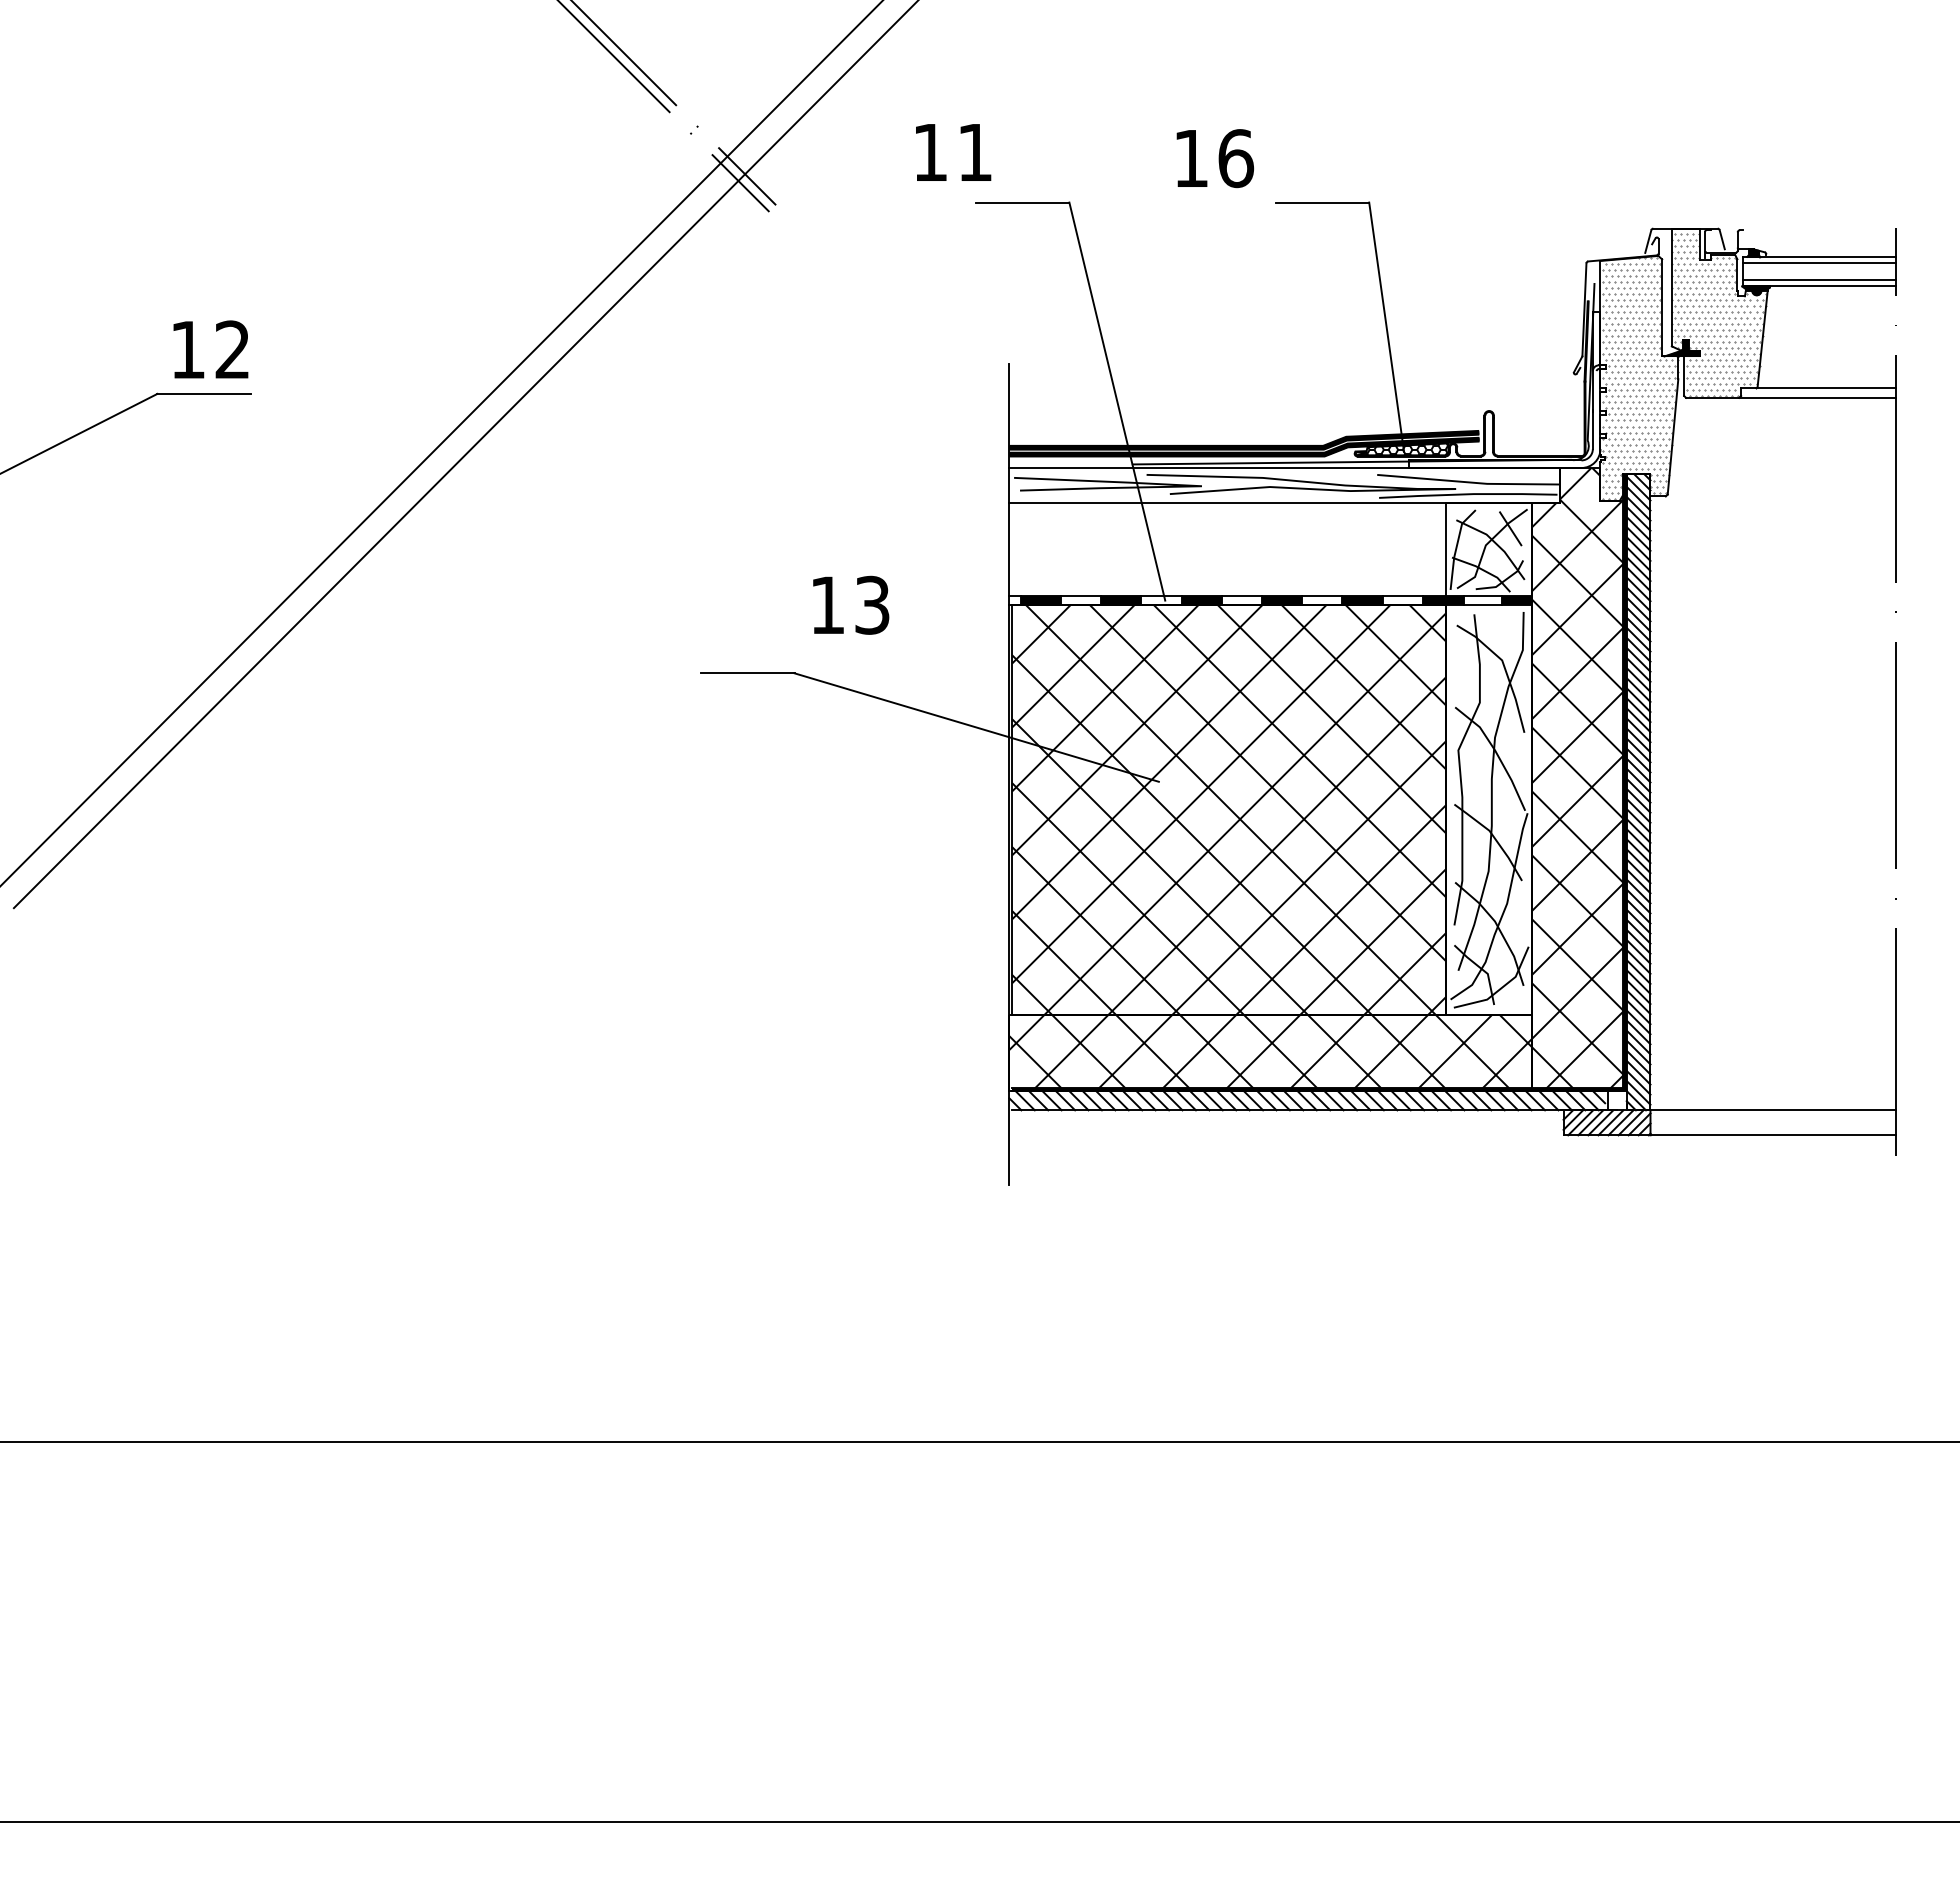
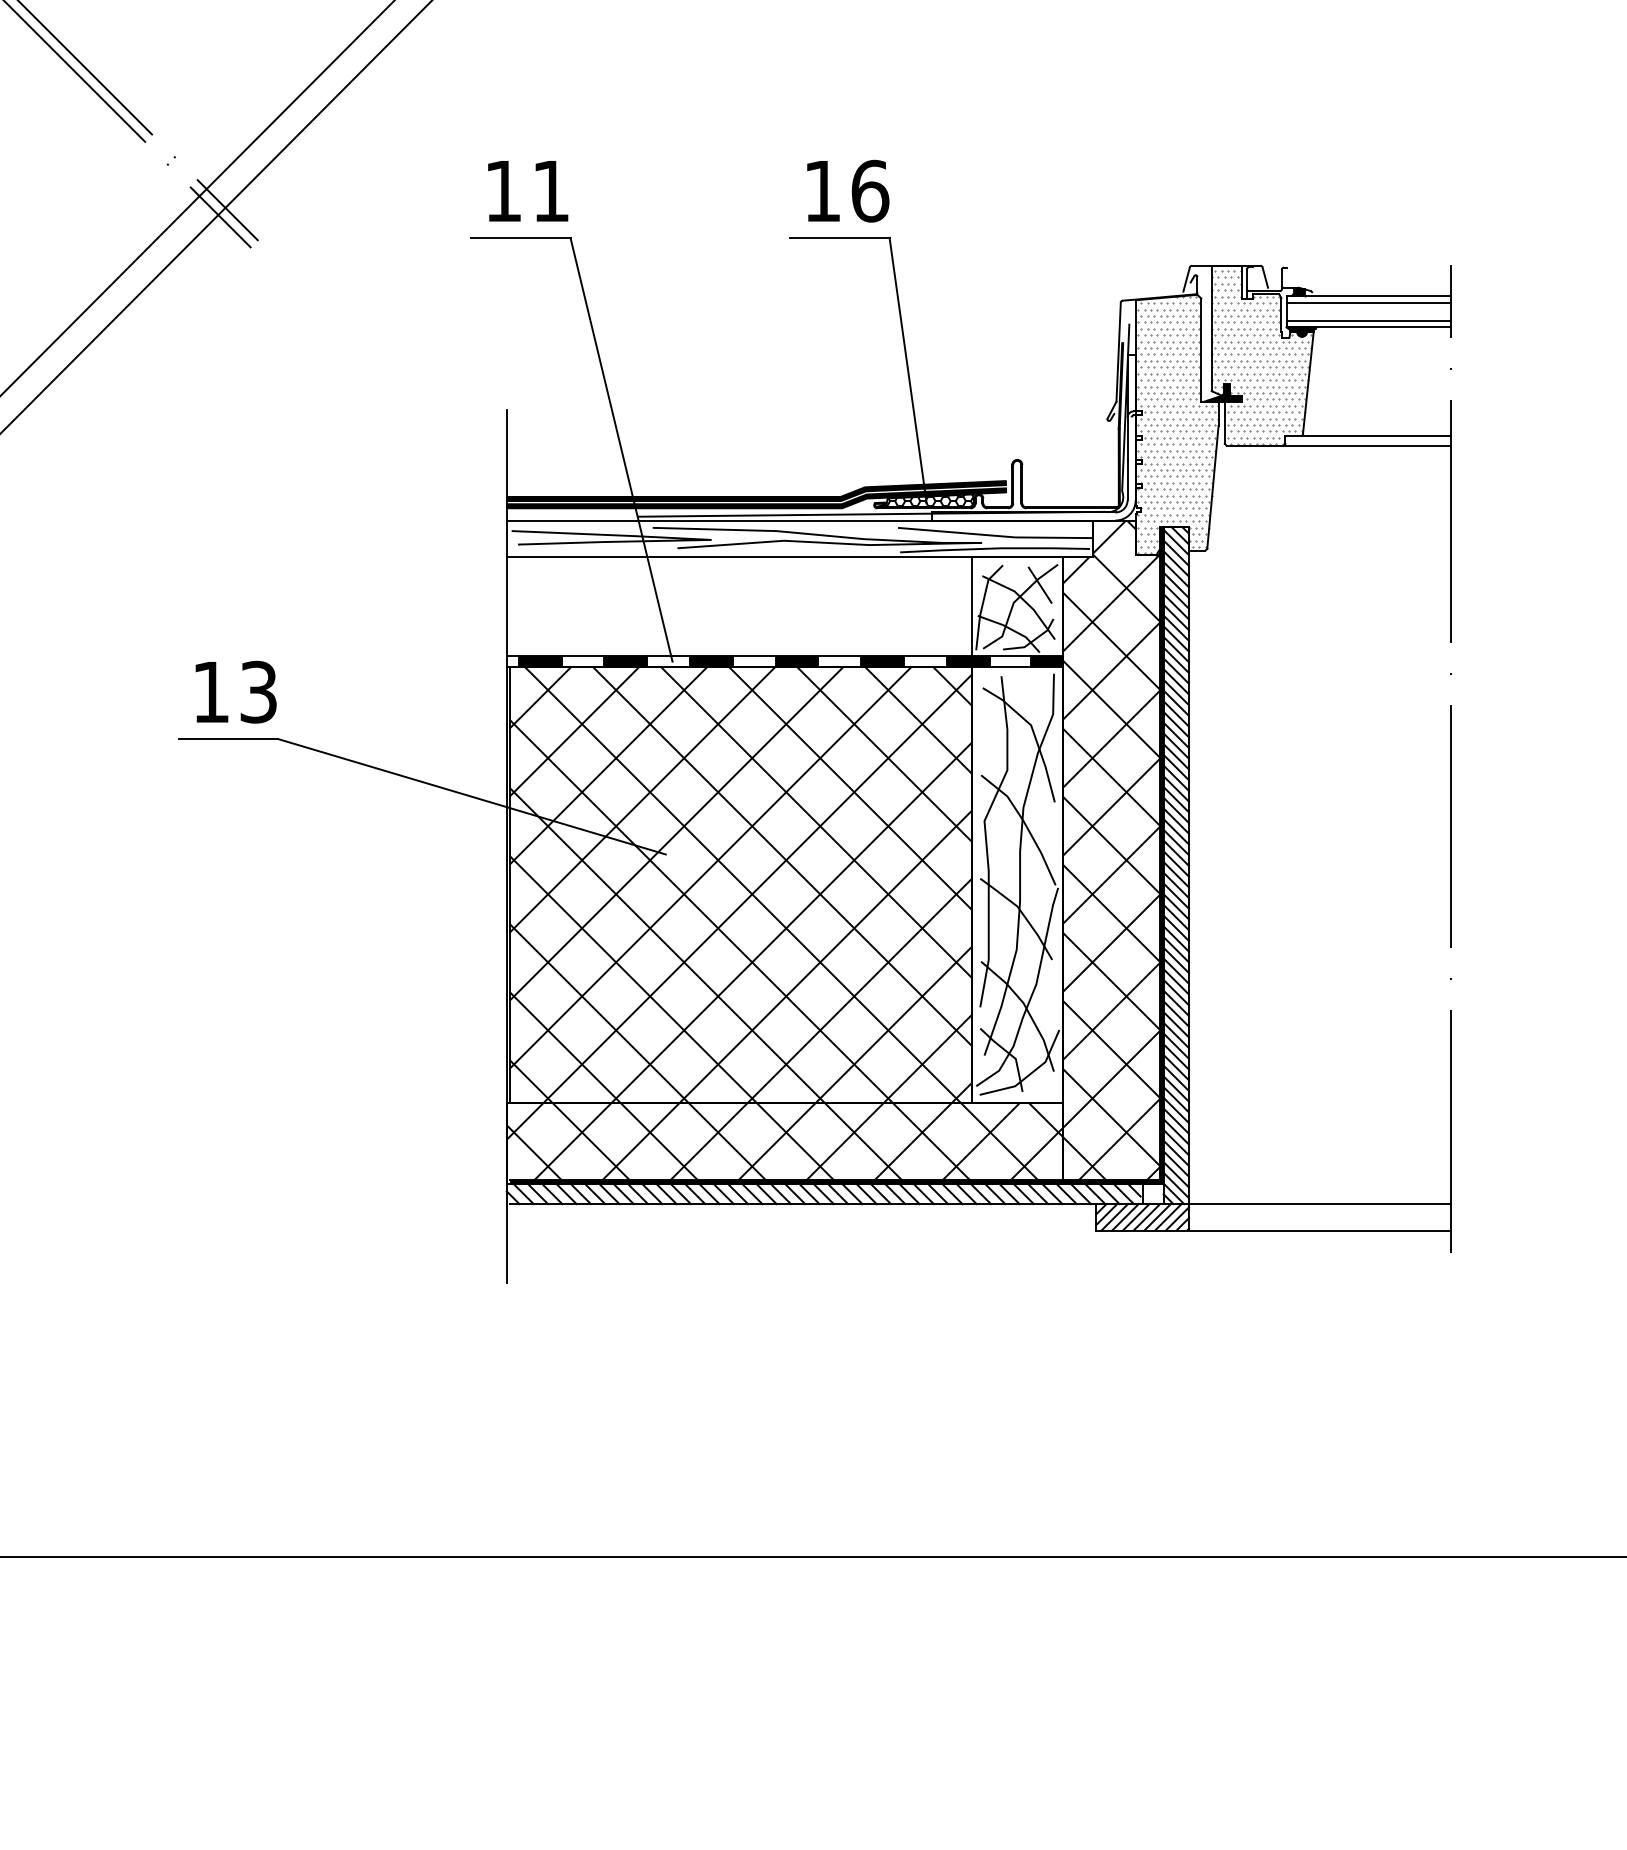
text: (953, 152) -> (528, 191), moved
text: (1214, 158) -> (847, 191), moved
text: (851, 604) -> (236, 691), moved

